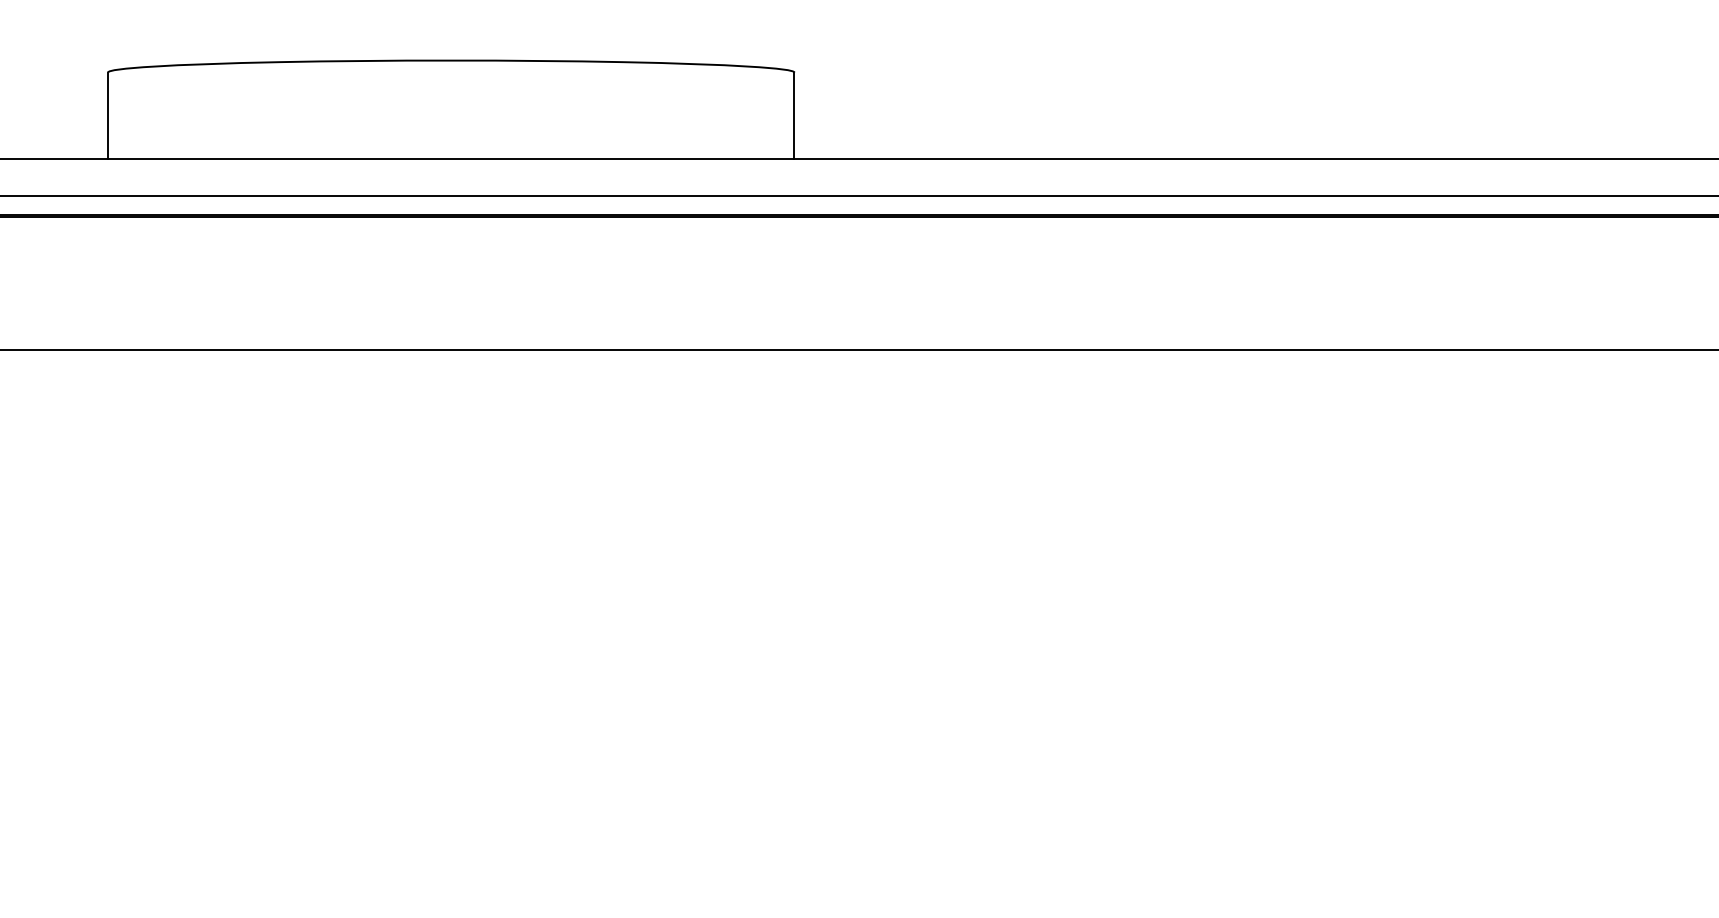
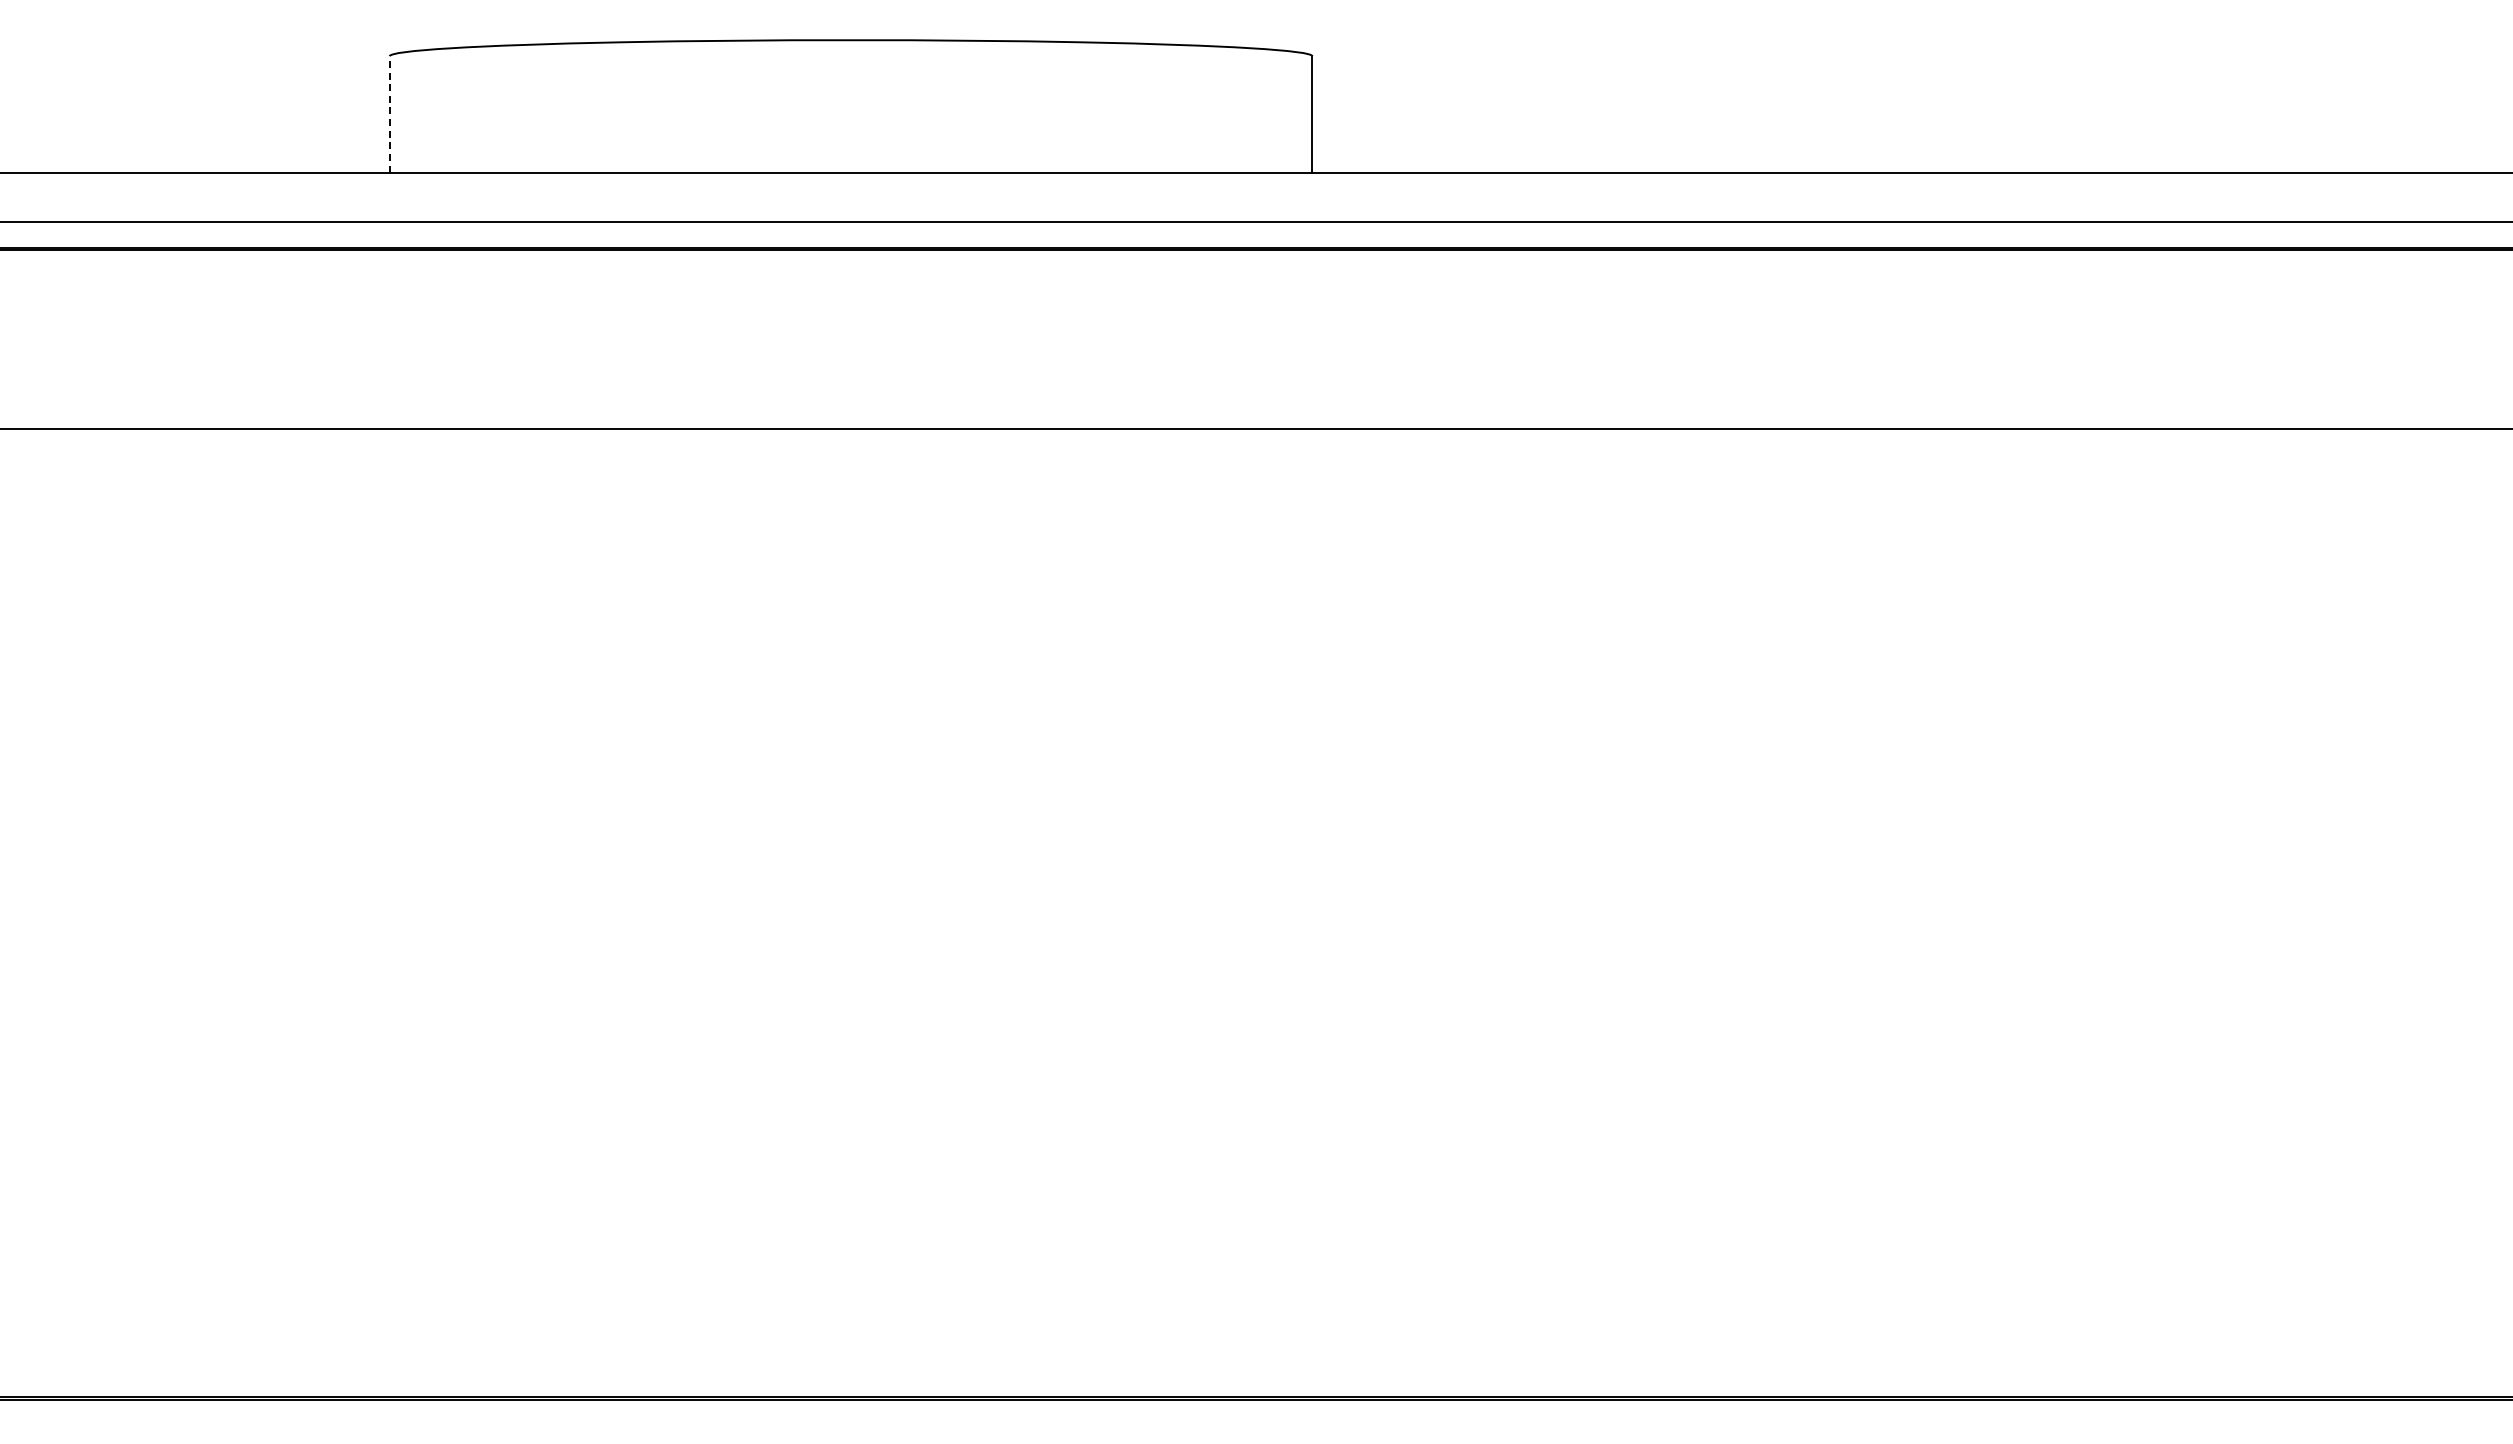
line: (107, 115) -> (389, 113), solid -> dashed

